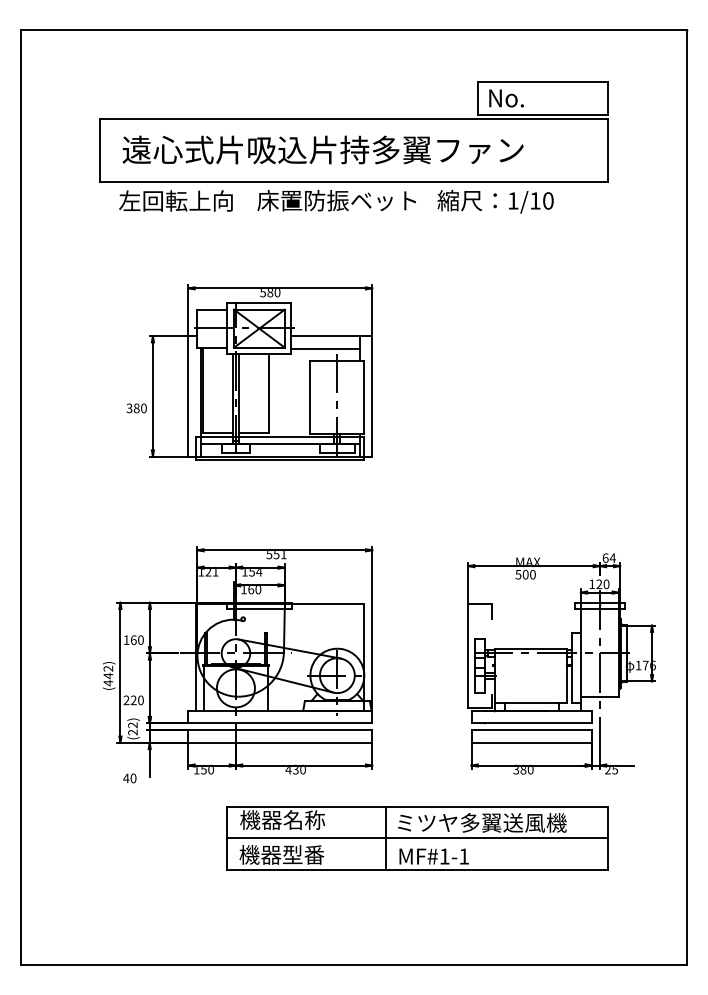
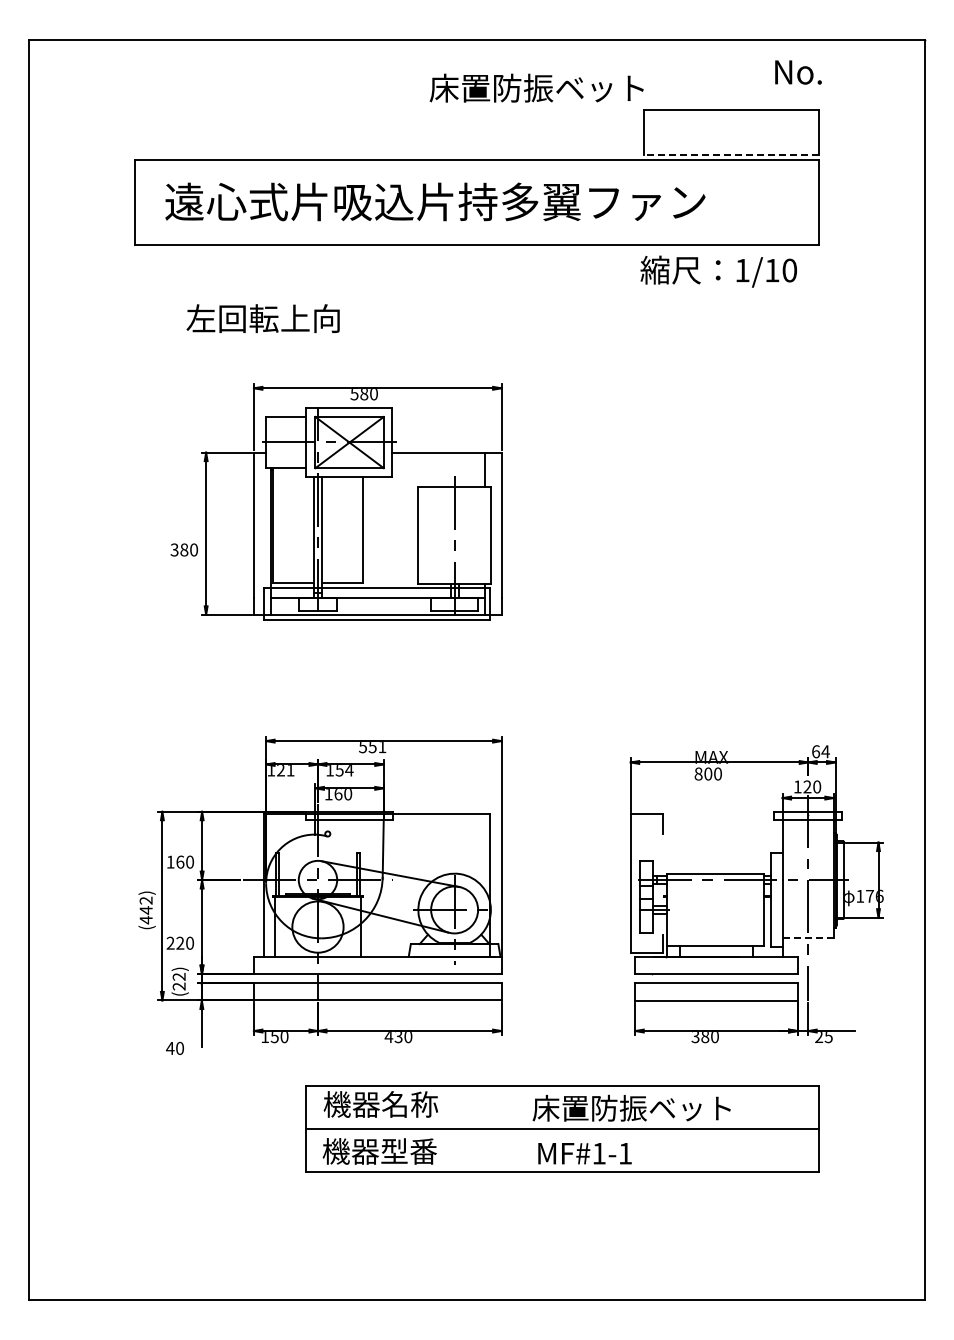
text: (506, 98) -> (798, 72), moved
line: (542, 114) -> (730, 154), solid -> dashed
text: (175, 200) -> (262, 318), moved
text: (336, 200) -> (536, 87), moved
text: (495, 201) -> (718, 271), moved
line: (325, 348) -> (438, 469), removed
text: (518, 574) -> (698, 773), 500 -> 800
line: (600, 696) -> (808, 938), solid -> dashed
text: (480, 822) -> (647, 1107), ミツヤ多翼送風機 -> 床置防振ベット
line: (385, 837) -> (519, 1128), removed

